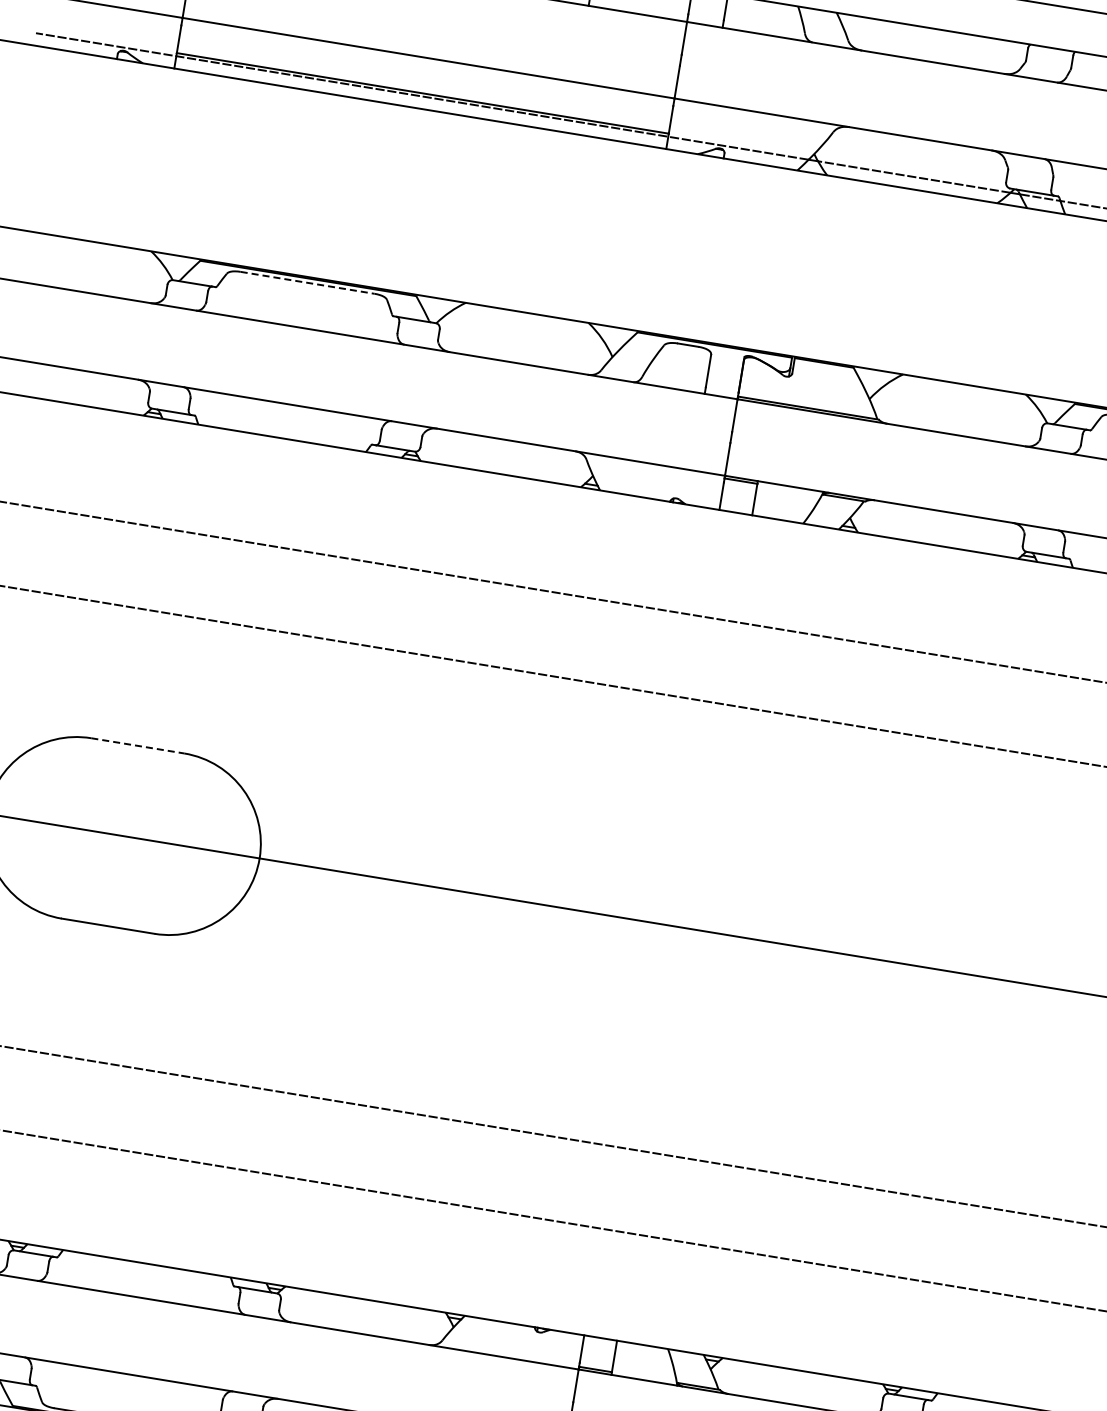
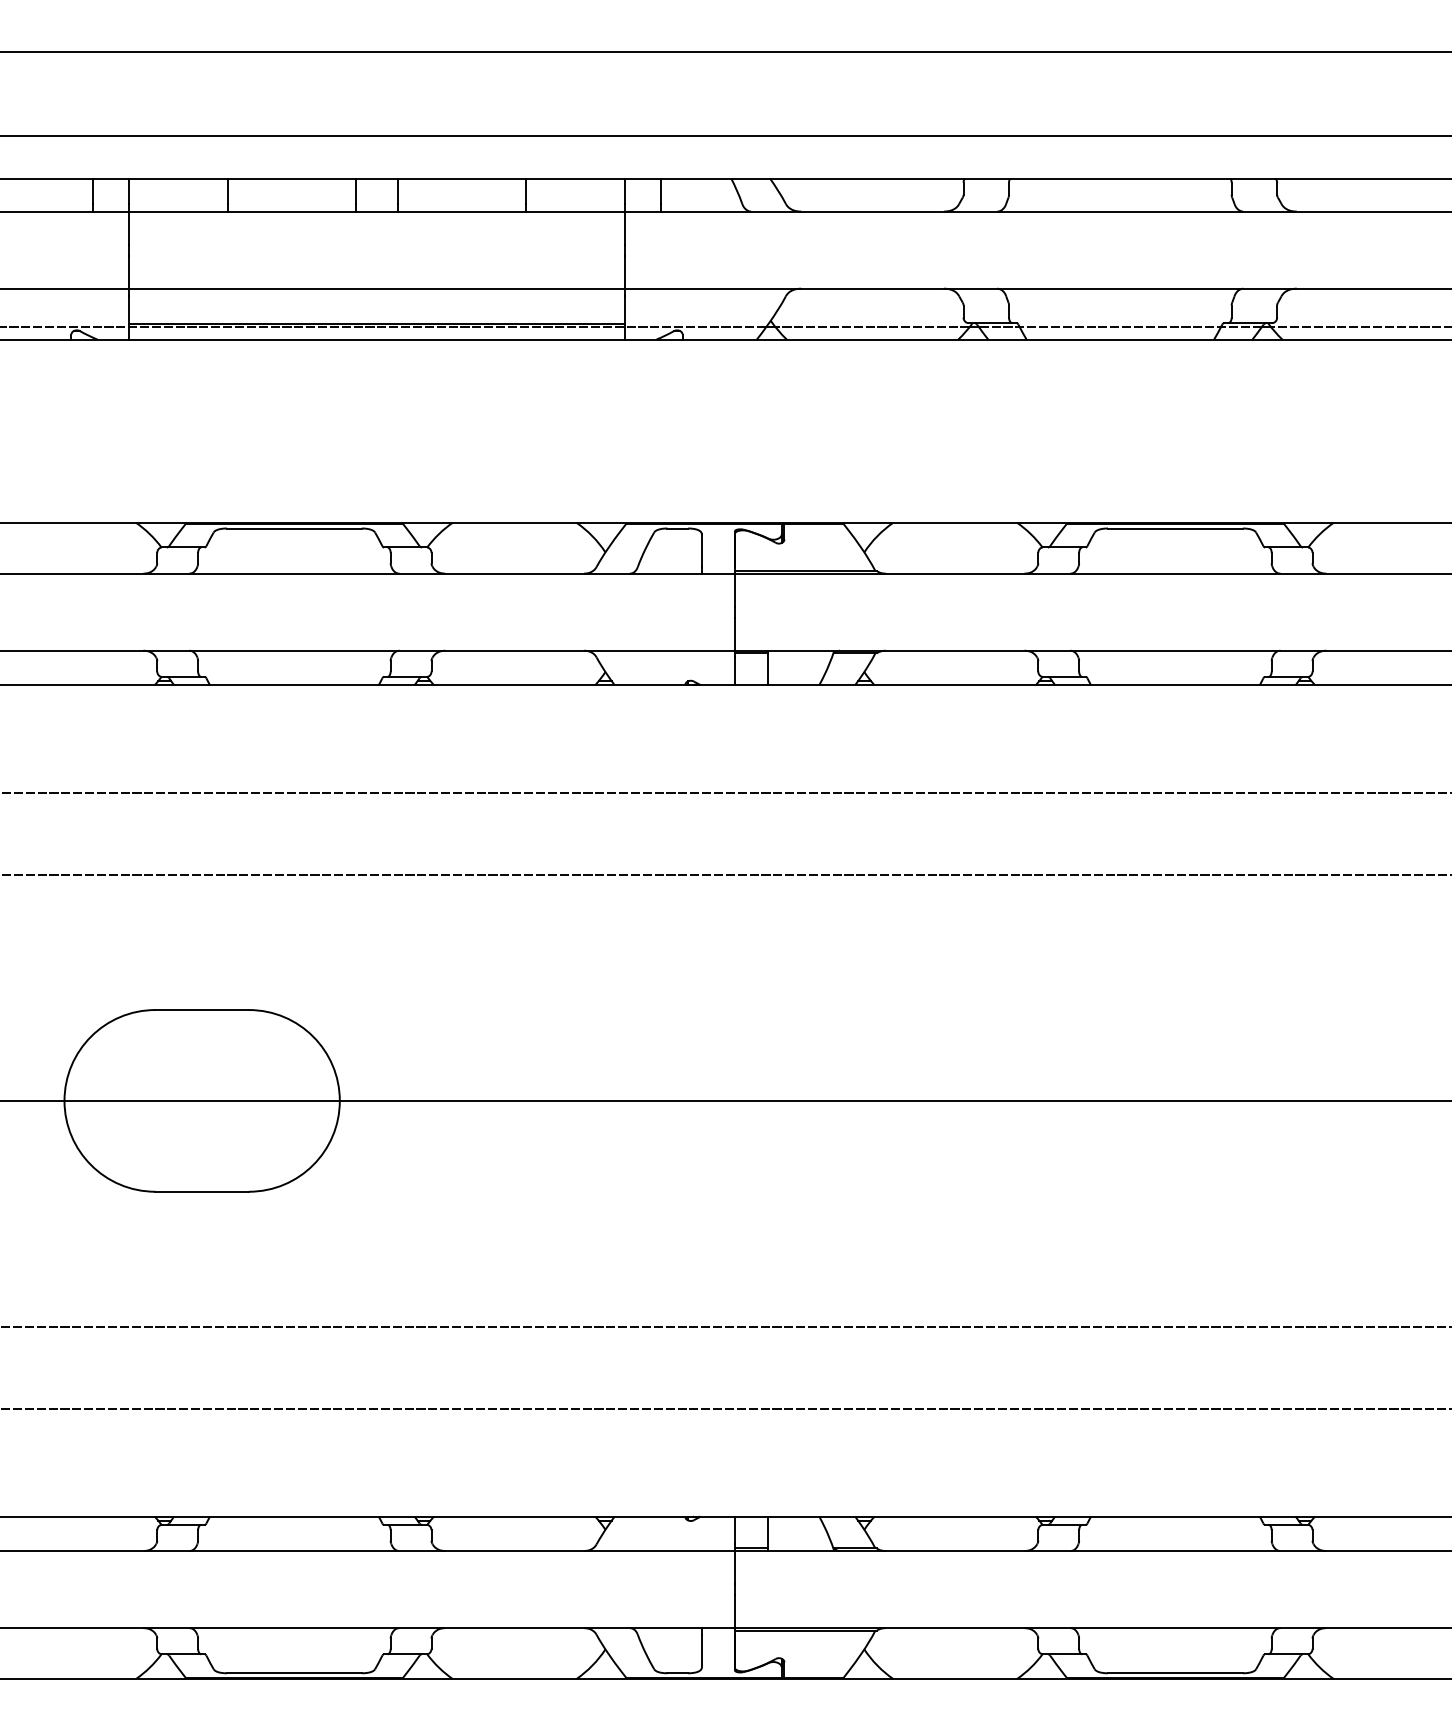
line: (307, 282) -> (294, 528), dashed -> solid
line: (138, 746) -> (202, 1010), dashed -> solid

